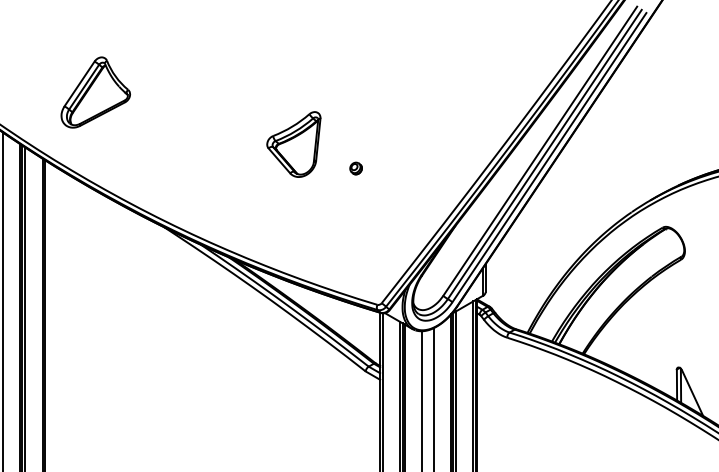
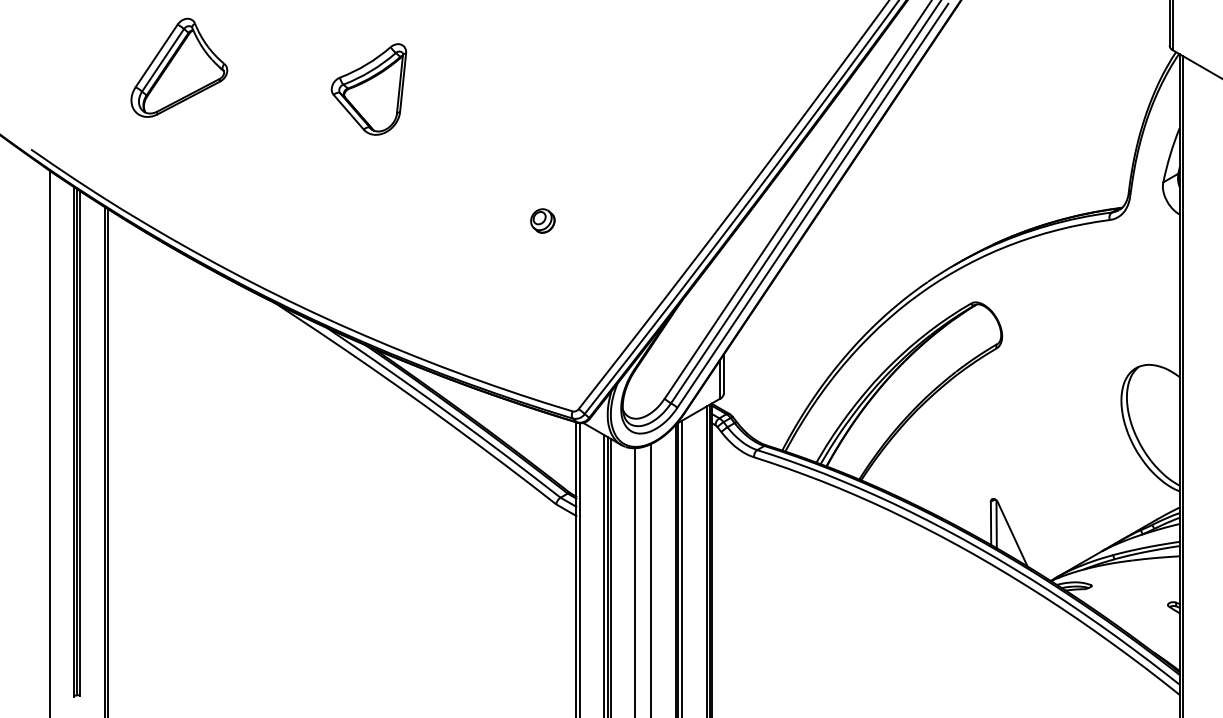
part: (95, 92) -> (179, 67), moved
part: (293, 144) -> (368, 89), moved
part: (355, 168) -> (542, 220), size x1.43

